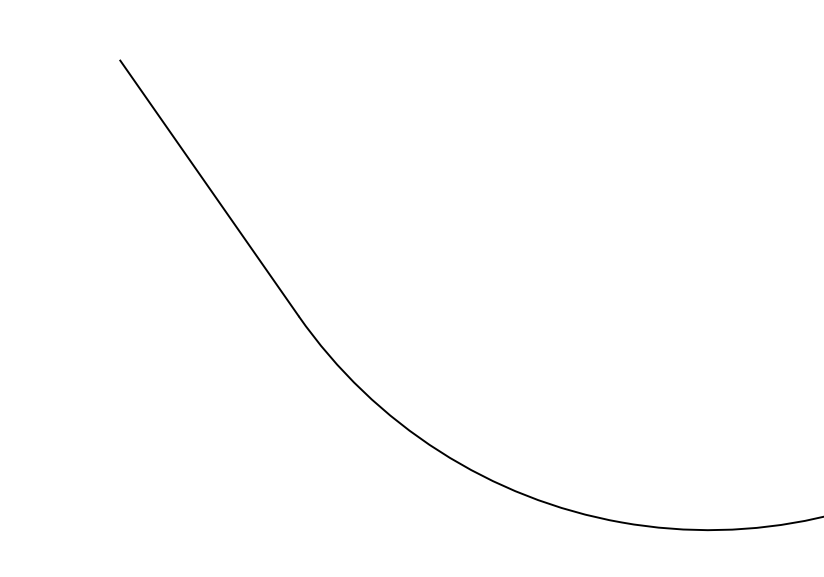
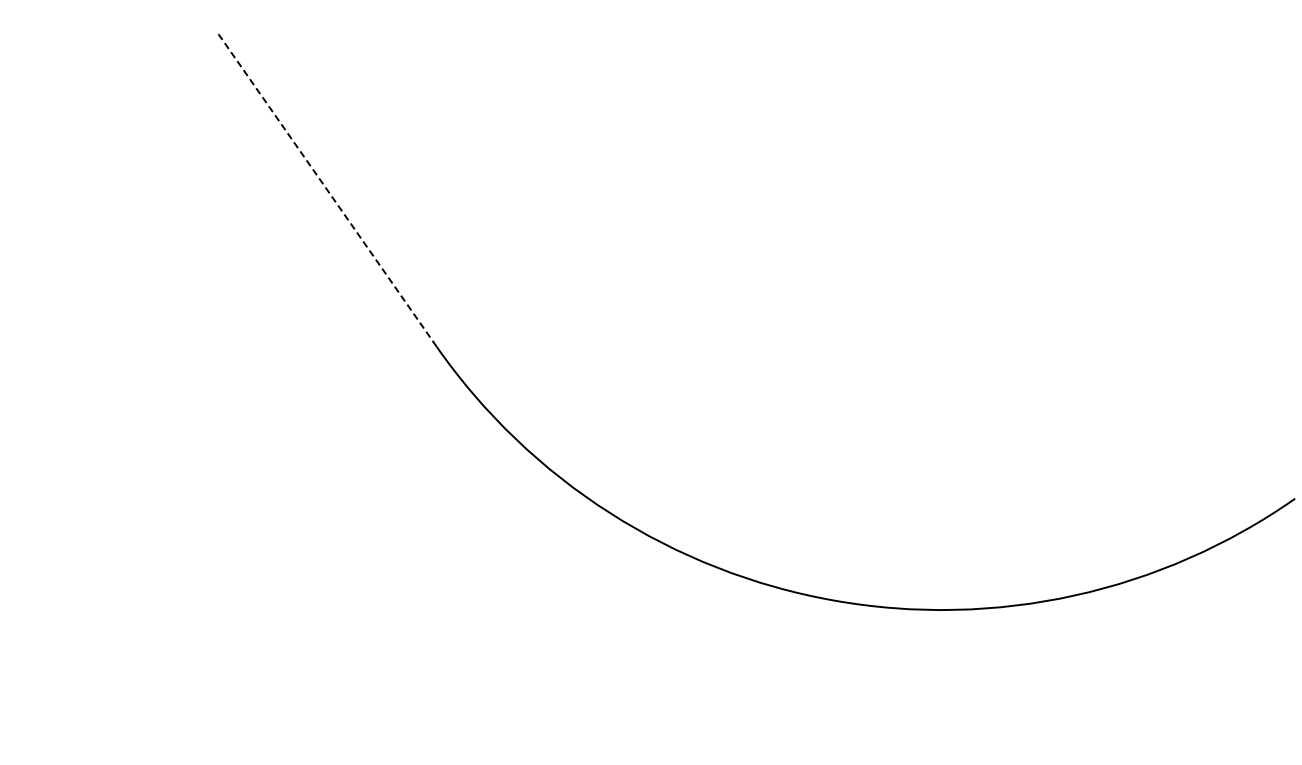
line: (209, 188) -> (326, 189), solid -> dashed

